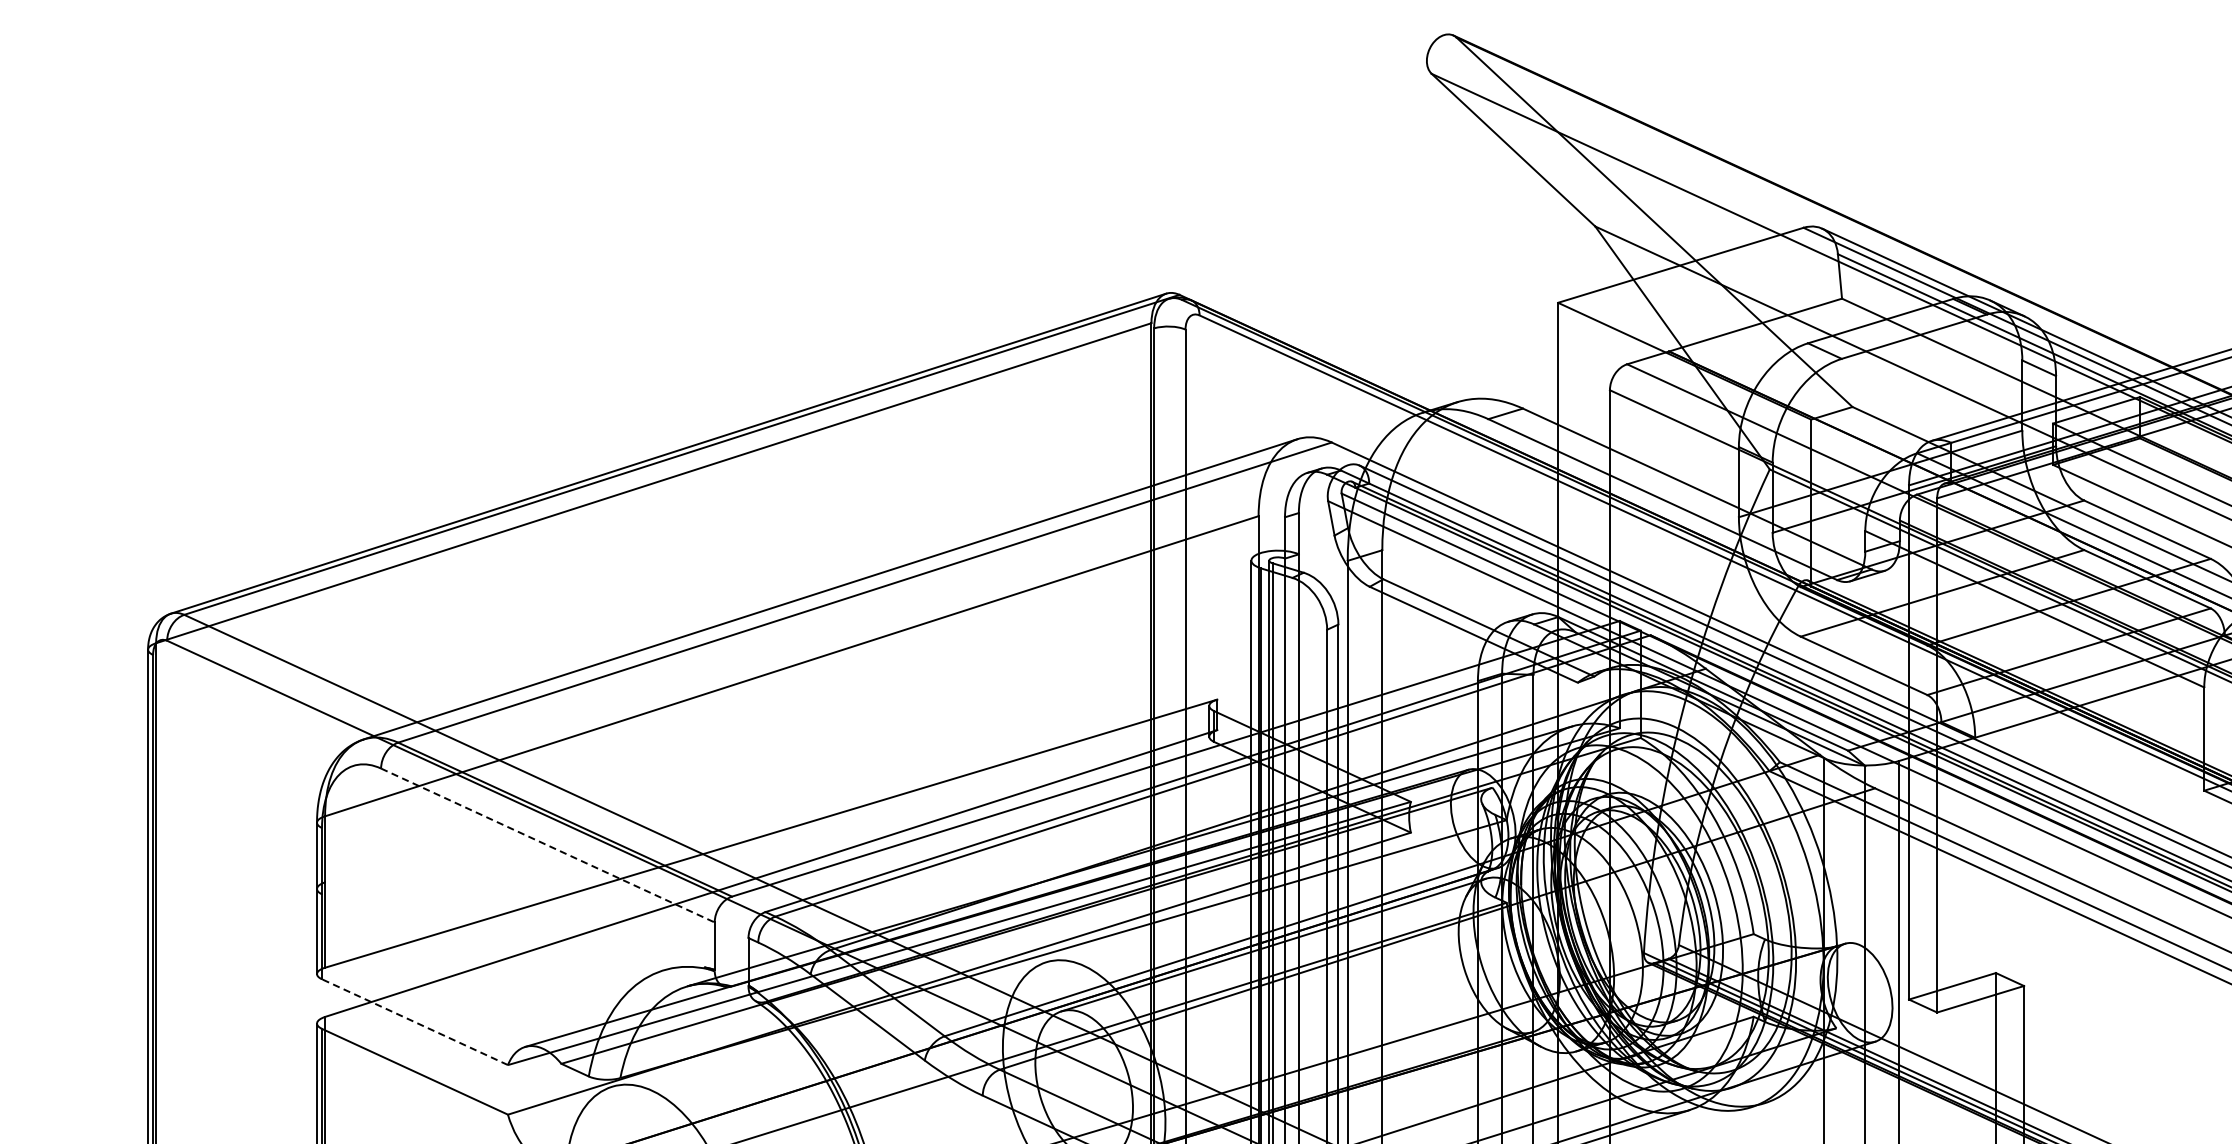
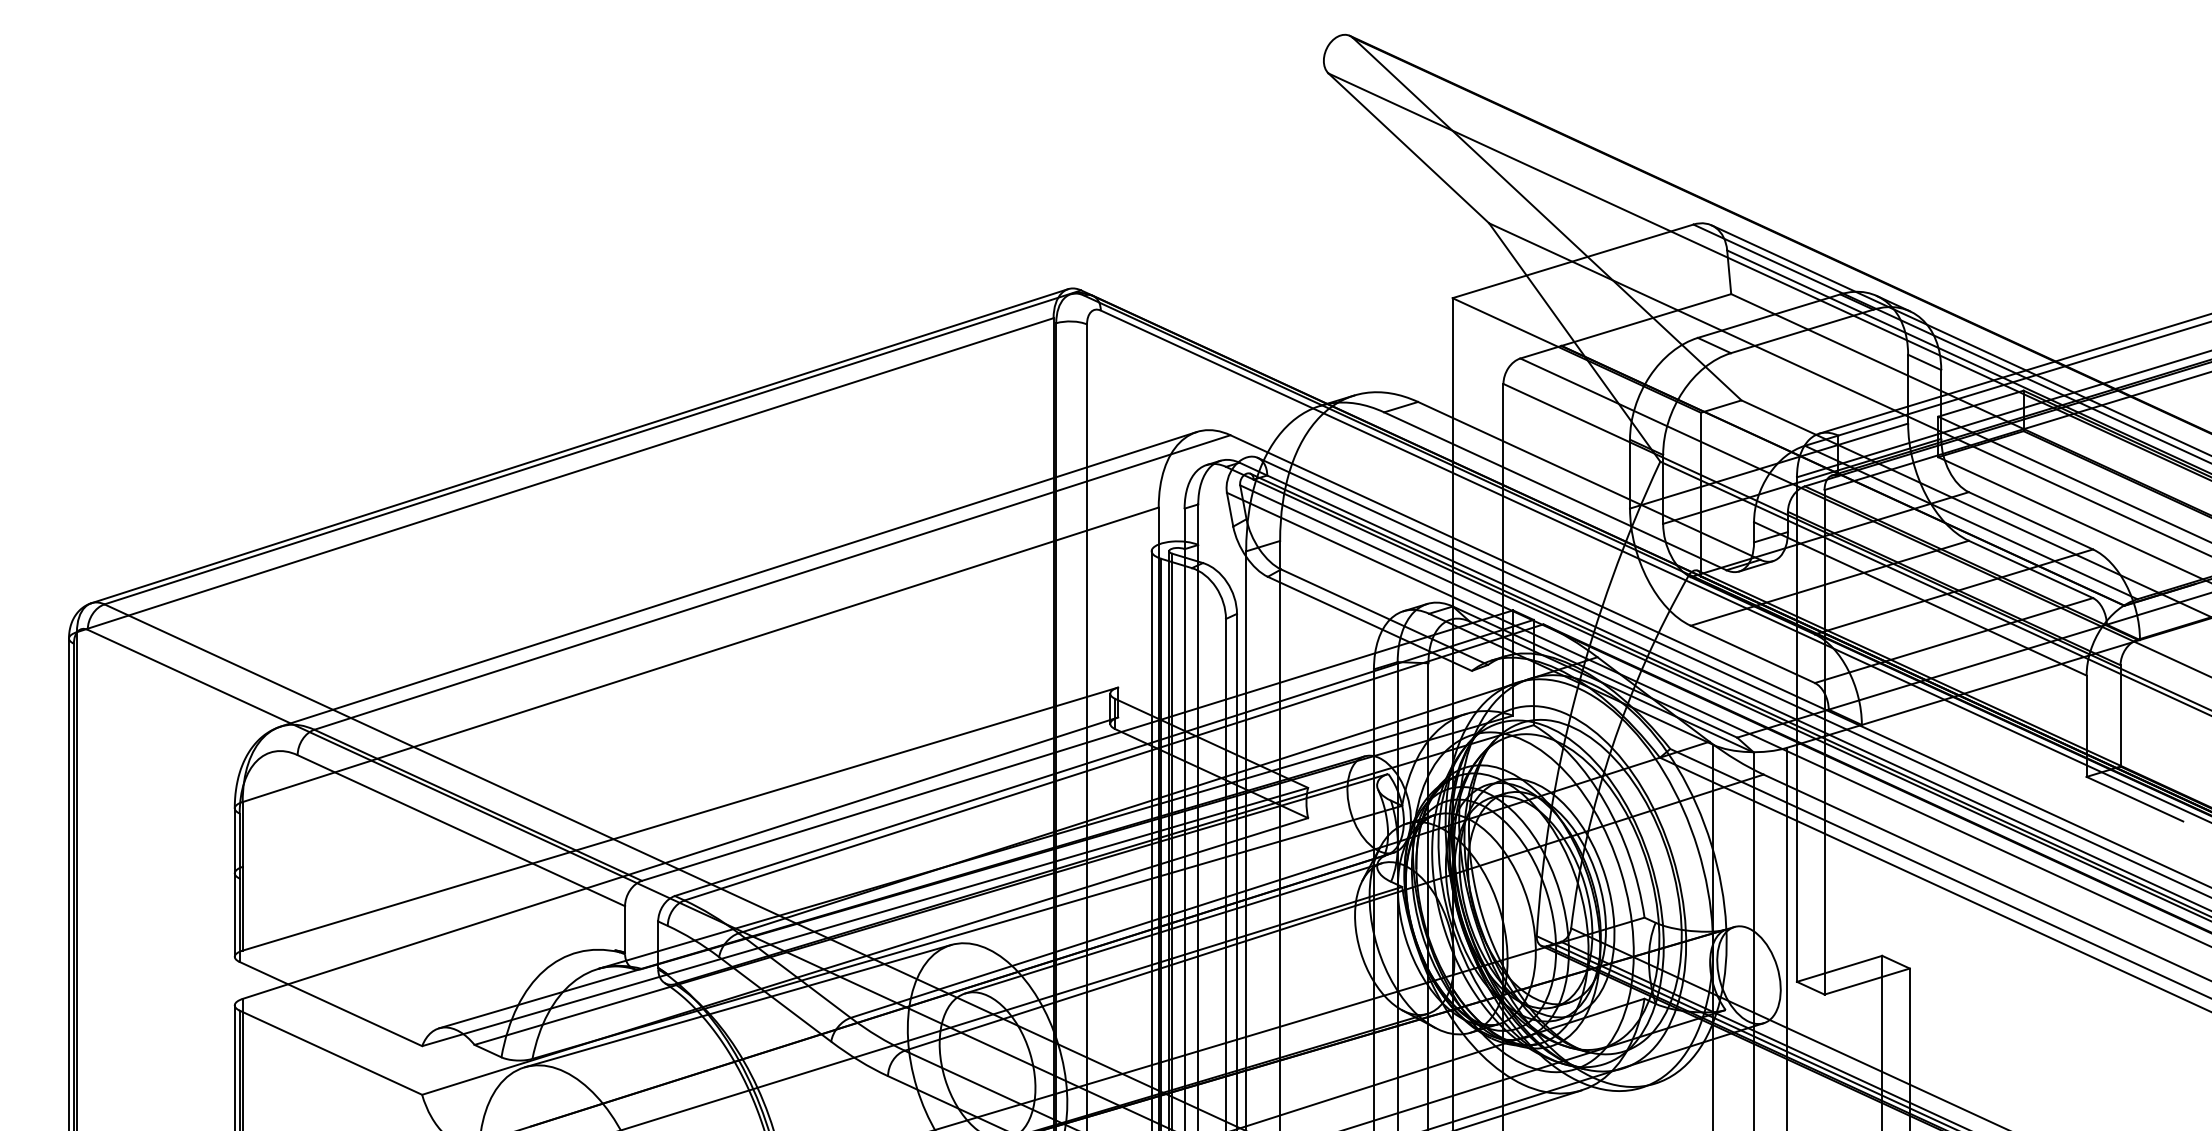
line: (548, 845) -> (461, 830), dashed -> solid
line: (414, 1021) -> (330, 1003), dashed -> solid
line: (830, 1023) -> (738, 1005), added

